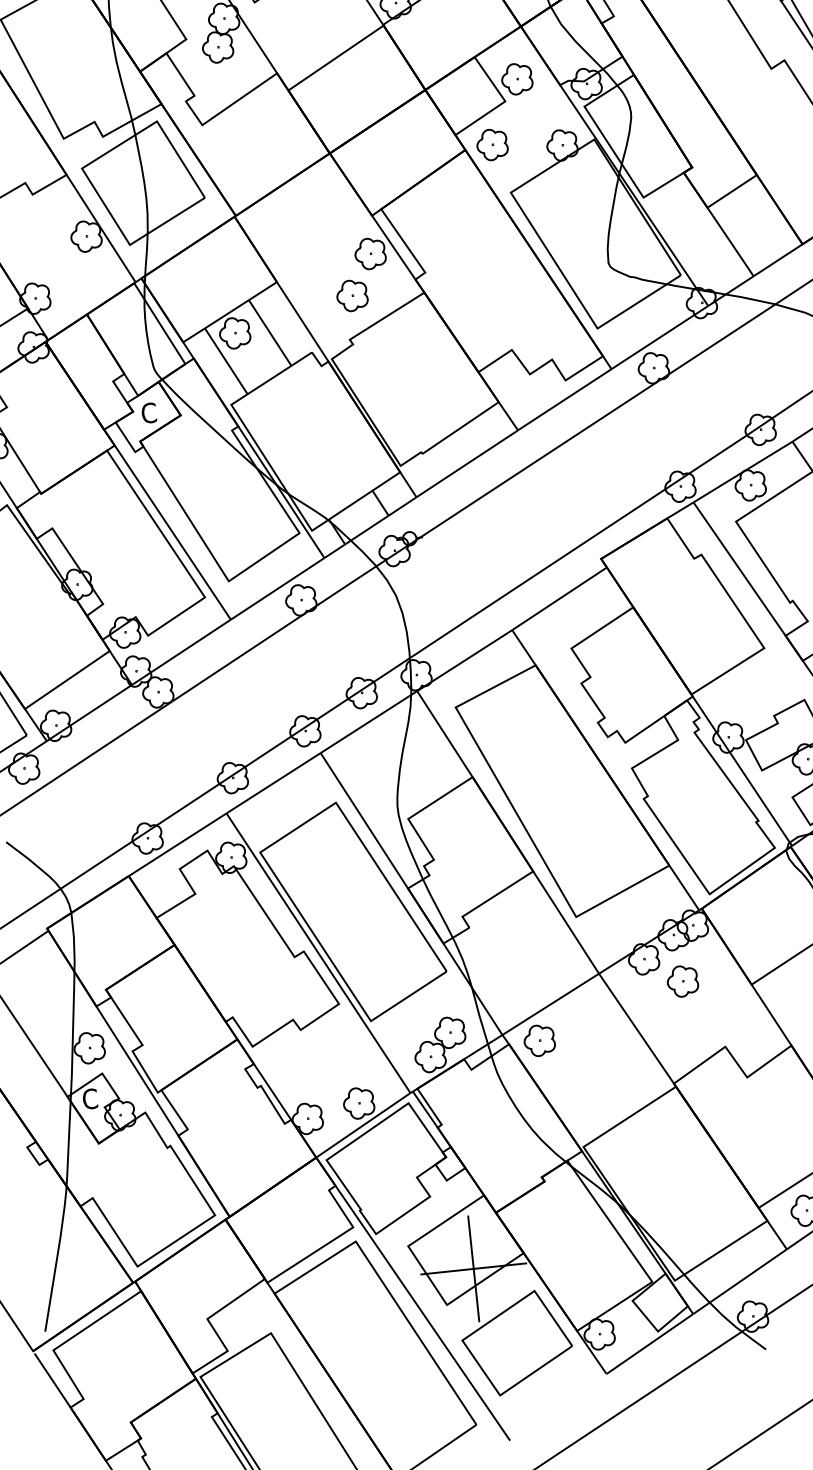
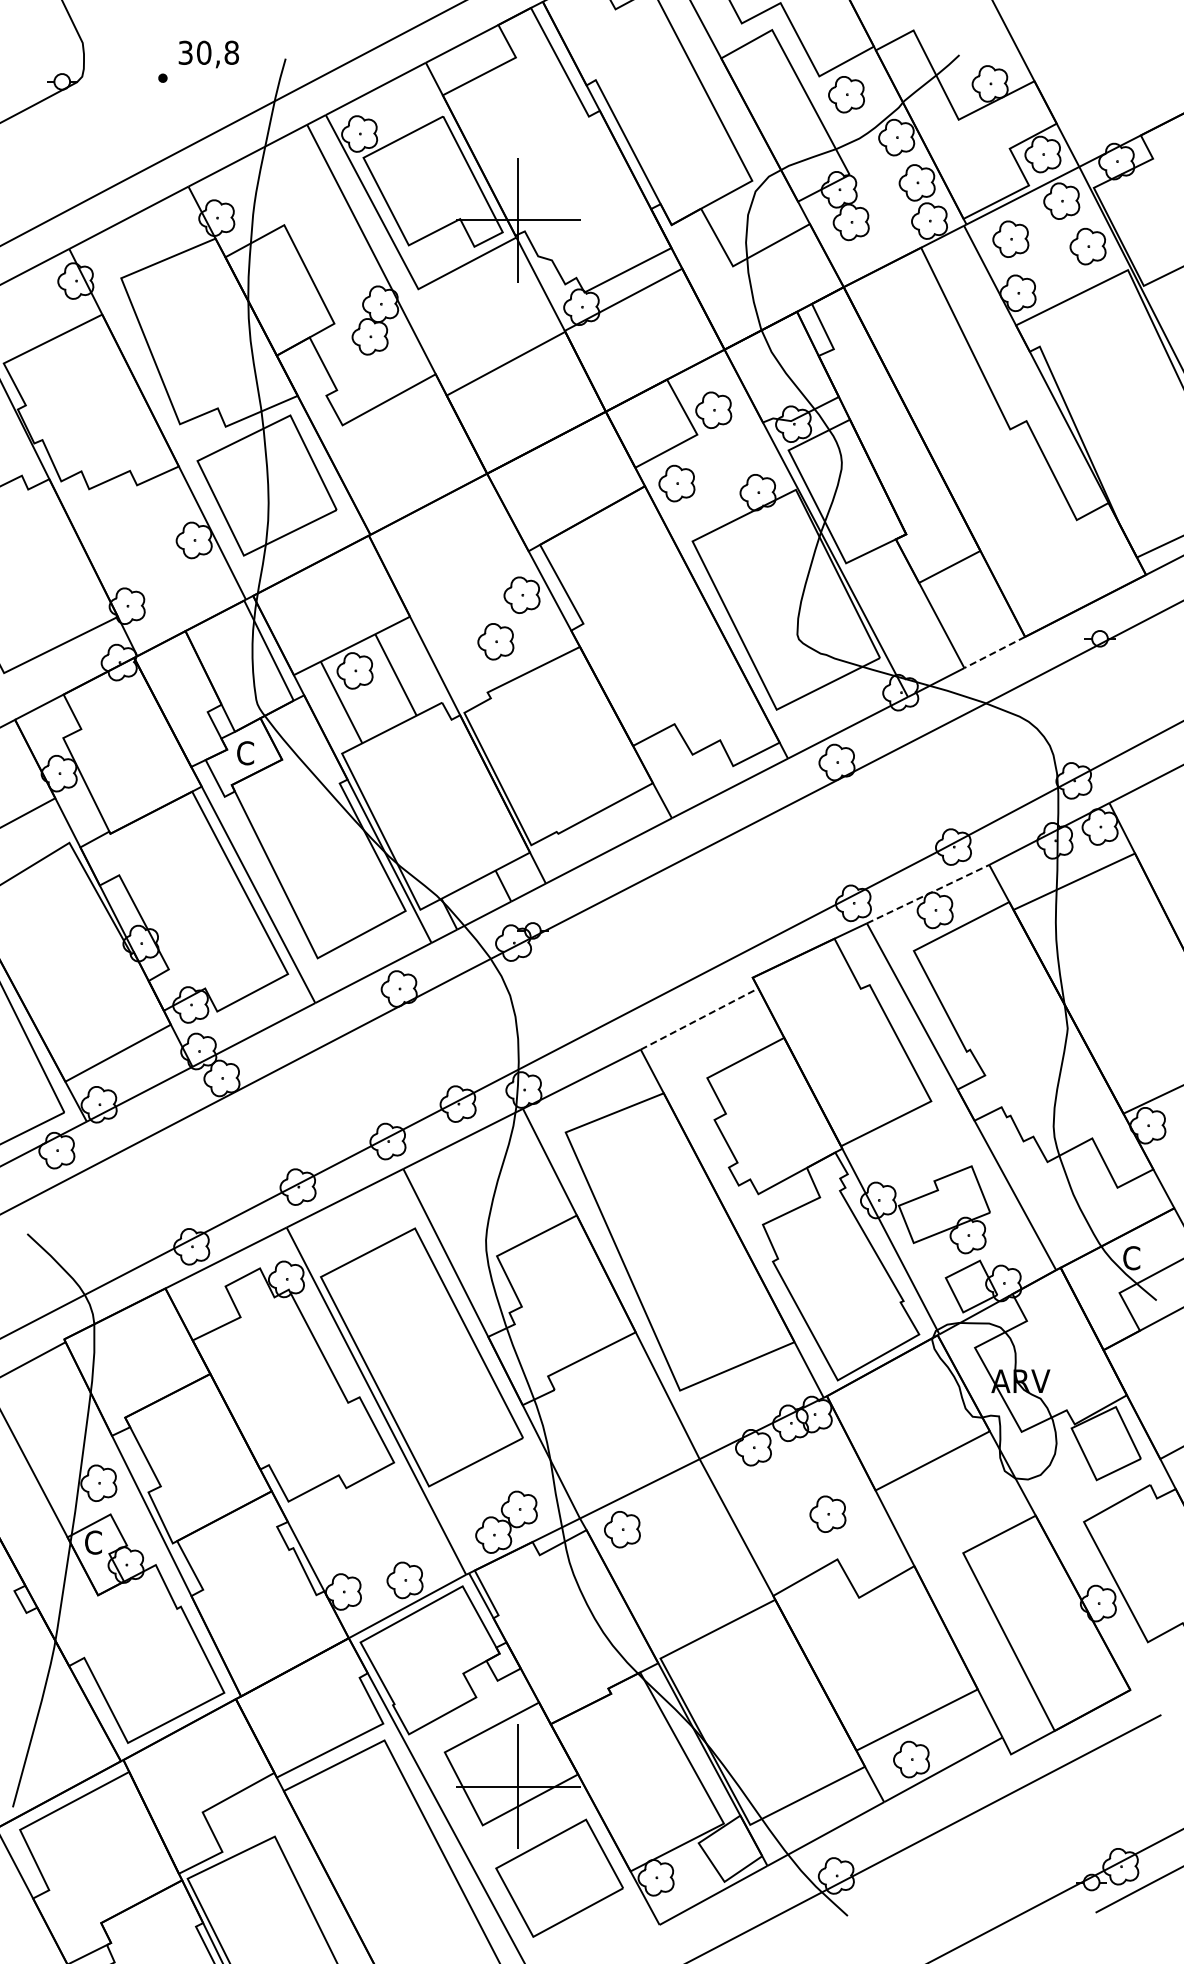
line: (777, 260) -> (994, 652), solid -> dashed
line: (743, 472) -> (928, 894), solid -> dashed
line: (560, 598) -> (700, 1018), solid -> dashed
part: (682, 980) -> (827, 1513), moved

